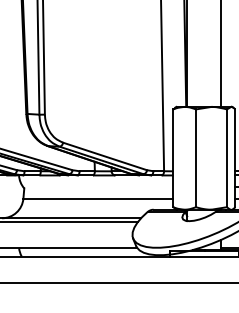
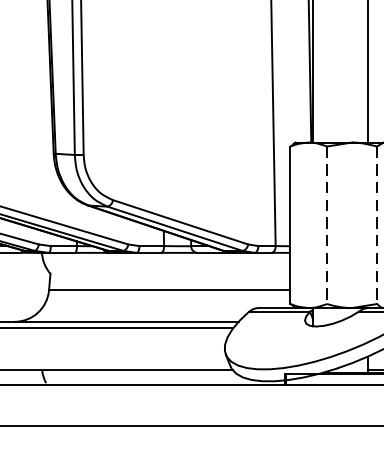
line: (196, 158) -> (327, 225), solid -> dashed
line: (227, 158) -> (377, 225), solid -> dashed

